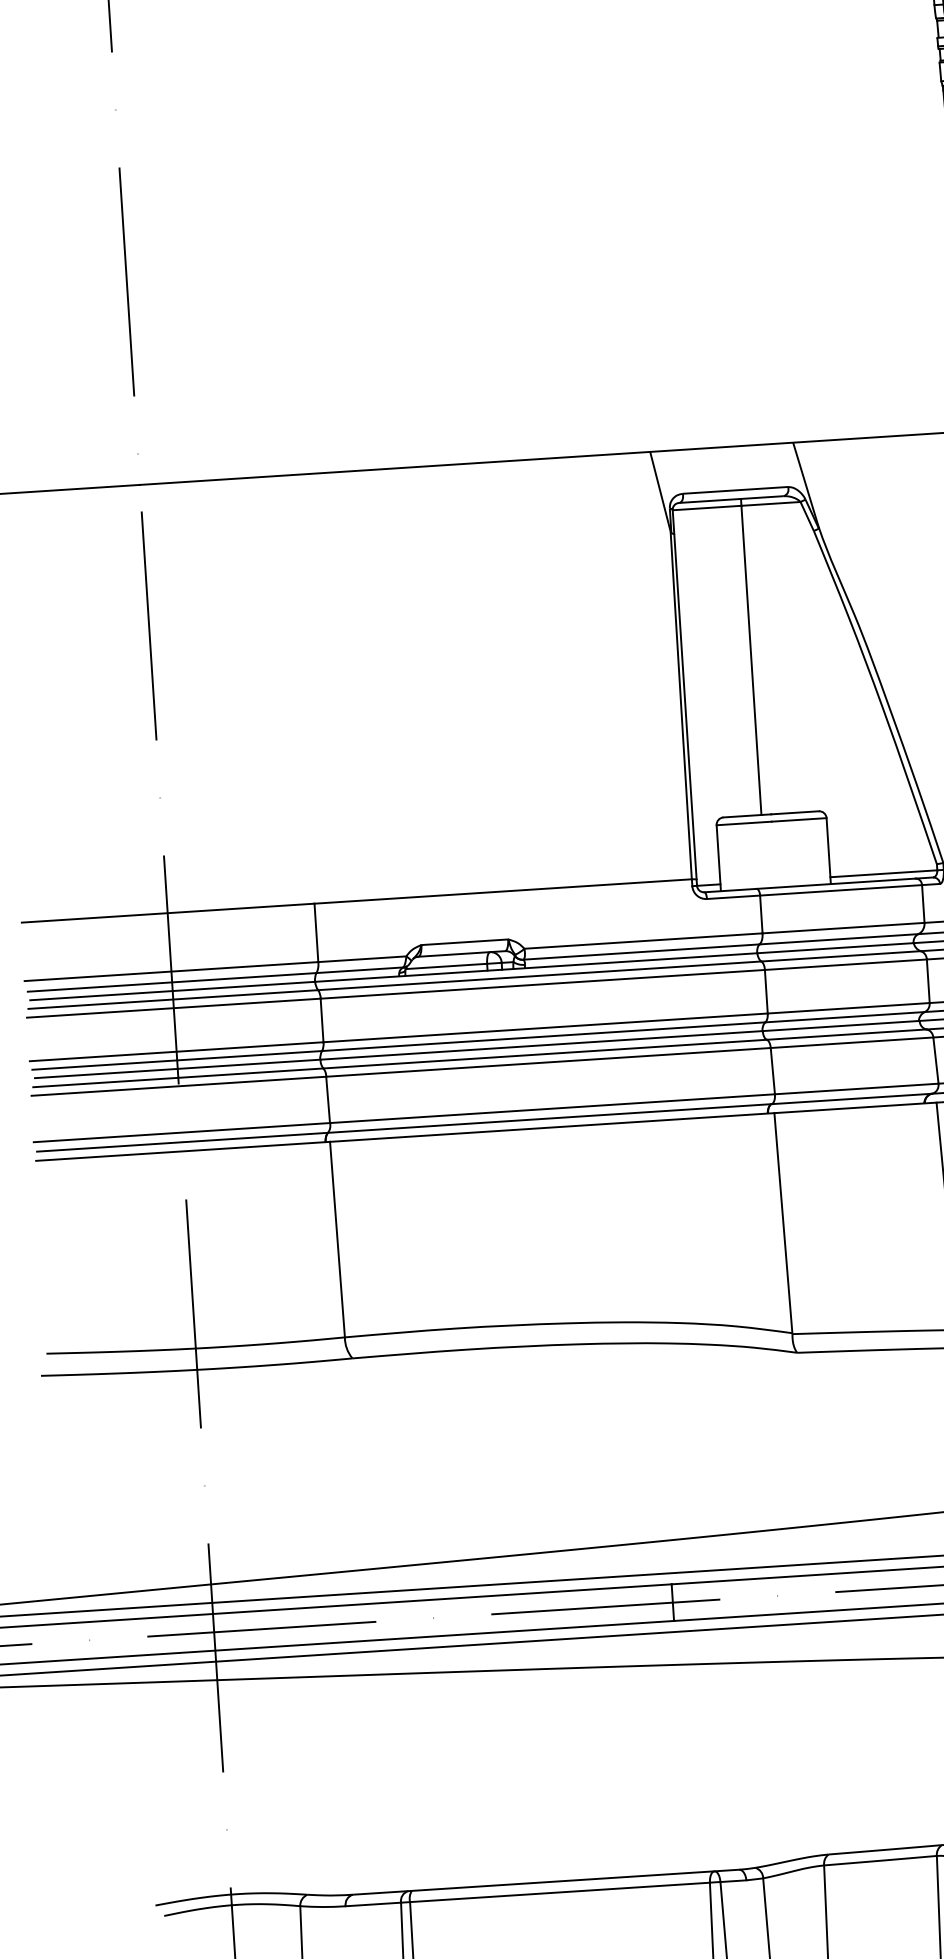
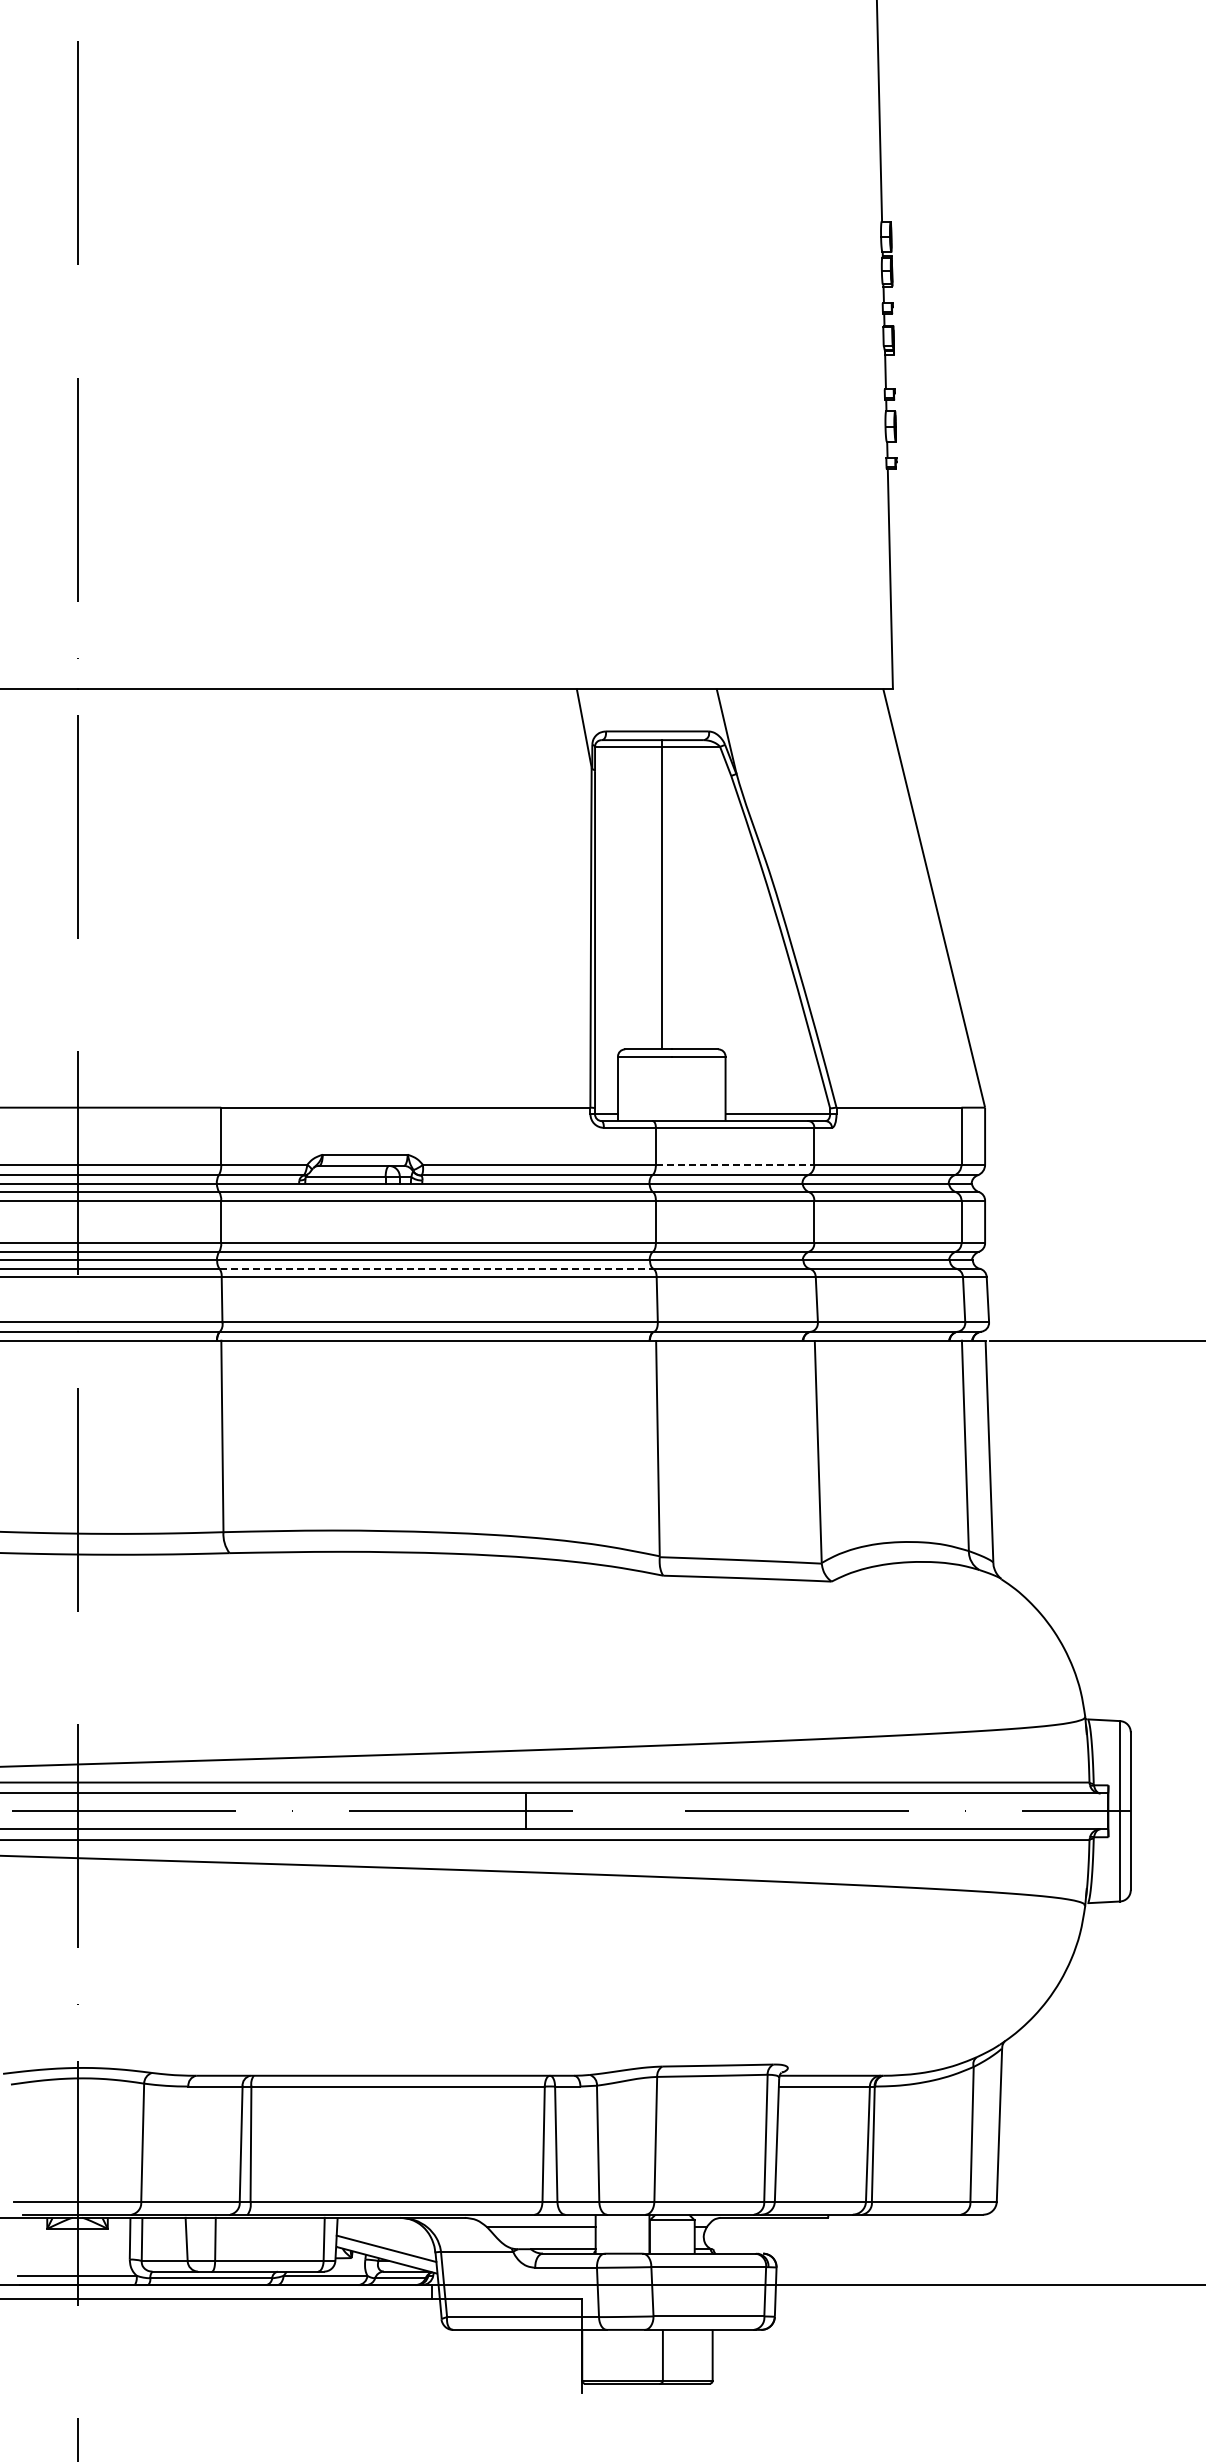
line: (843, 927) -> (735, 1164), solid -> dashed
line: (545, 1053) -> (436, 1268), solid -> dashed

